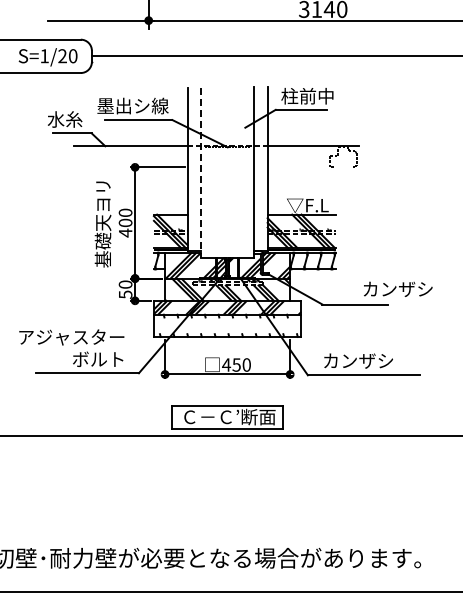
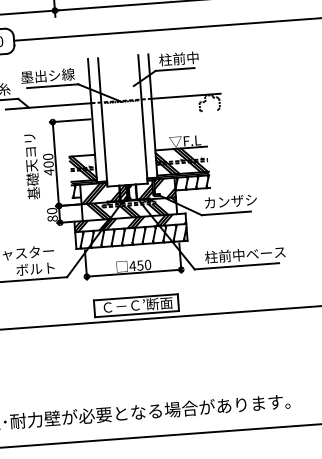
line: (200, 173) -> (102, 123), dashed -> solid
text: (398, 288) -> (231, 200), moved
text: (125, 294) -> (52, 218), 50 -> 80
hatch: (230, 325) -> (133, 236), added
text: (375, 360) -> (244, 254), カンザシ -> 柱前中ベース

